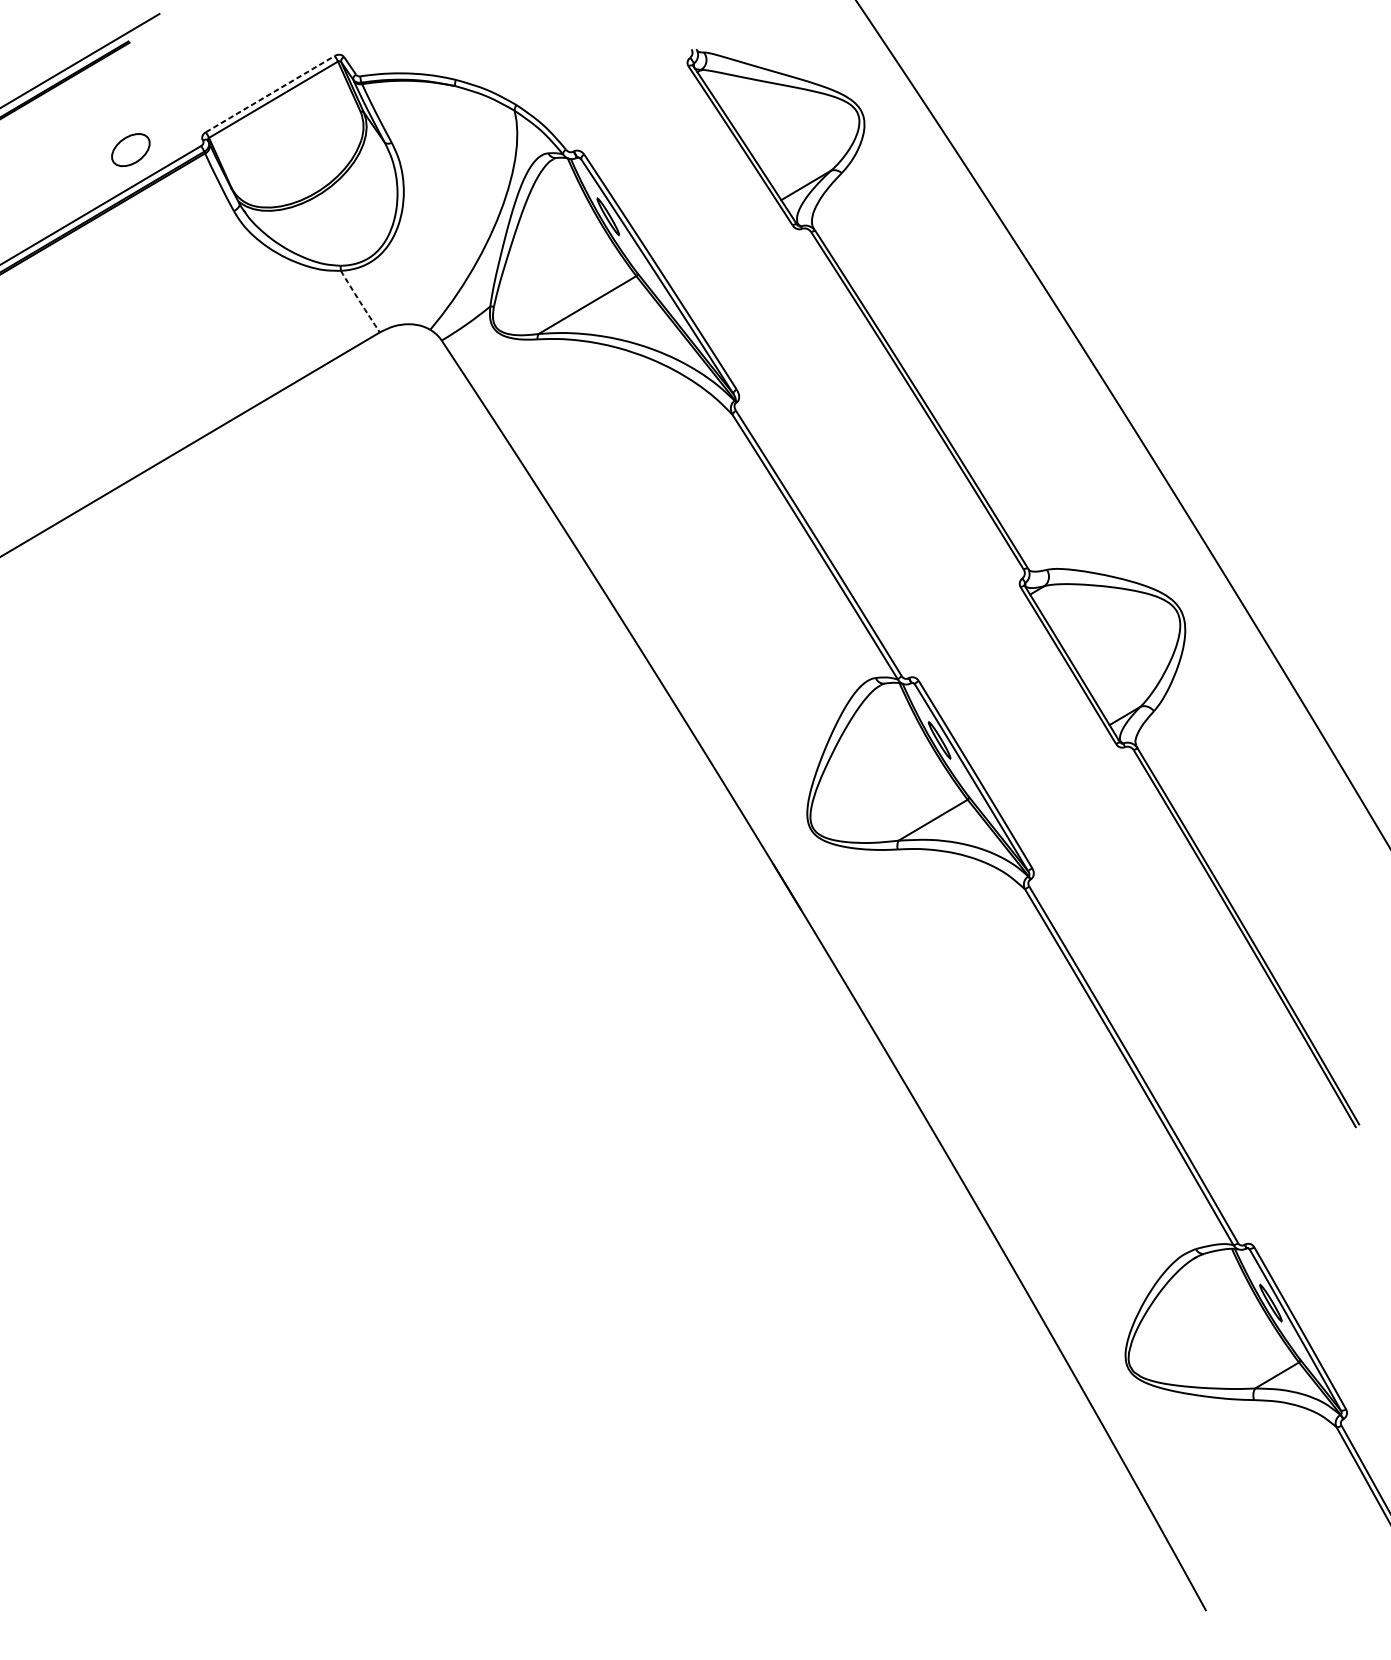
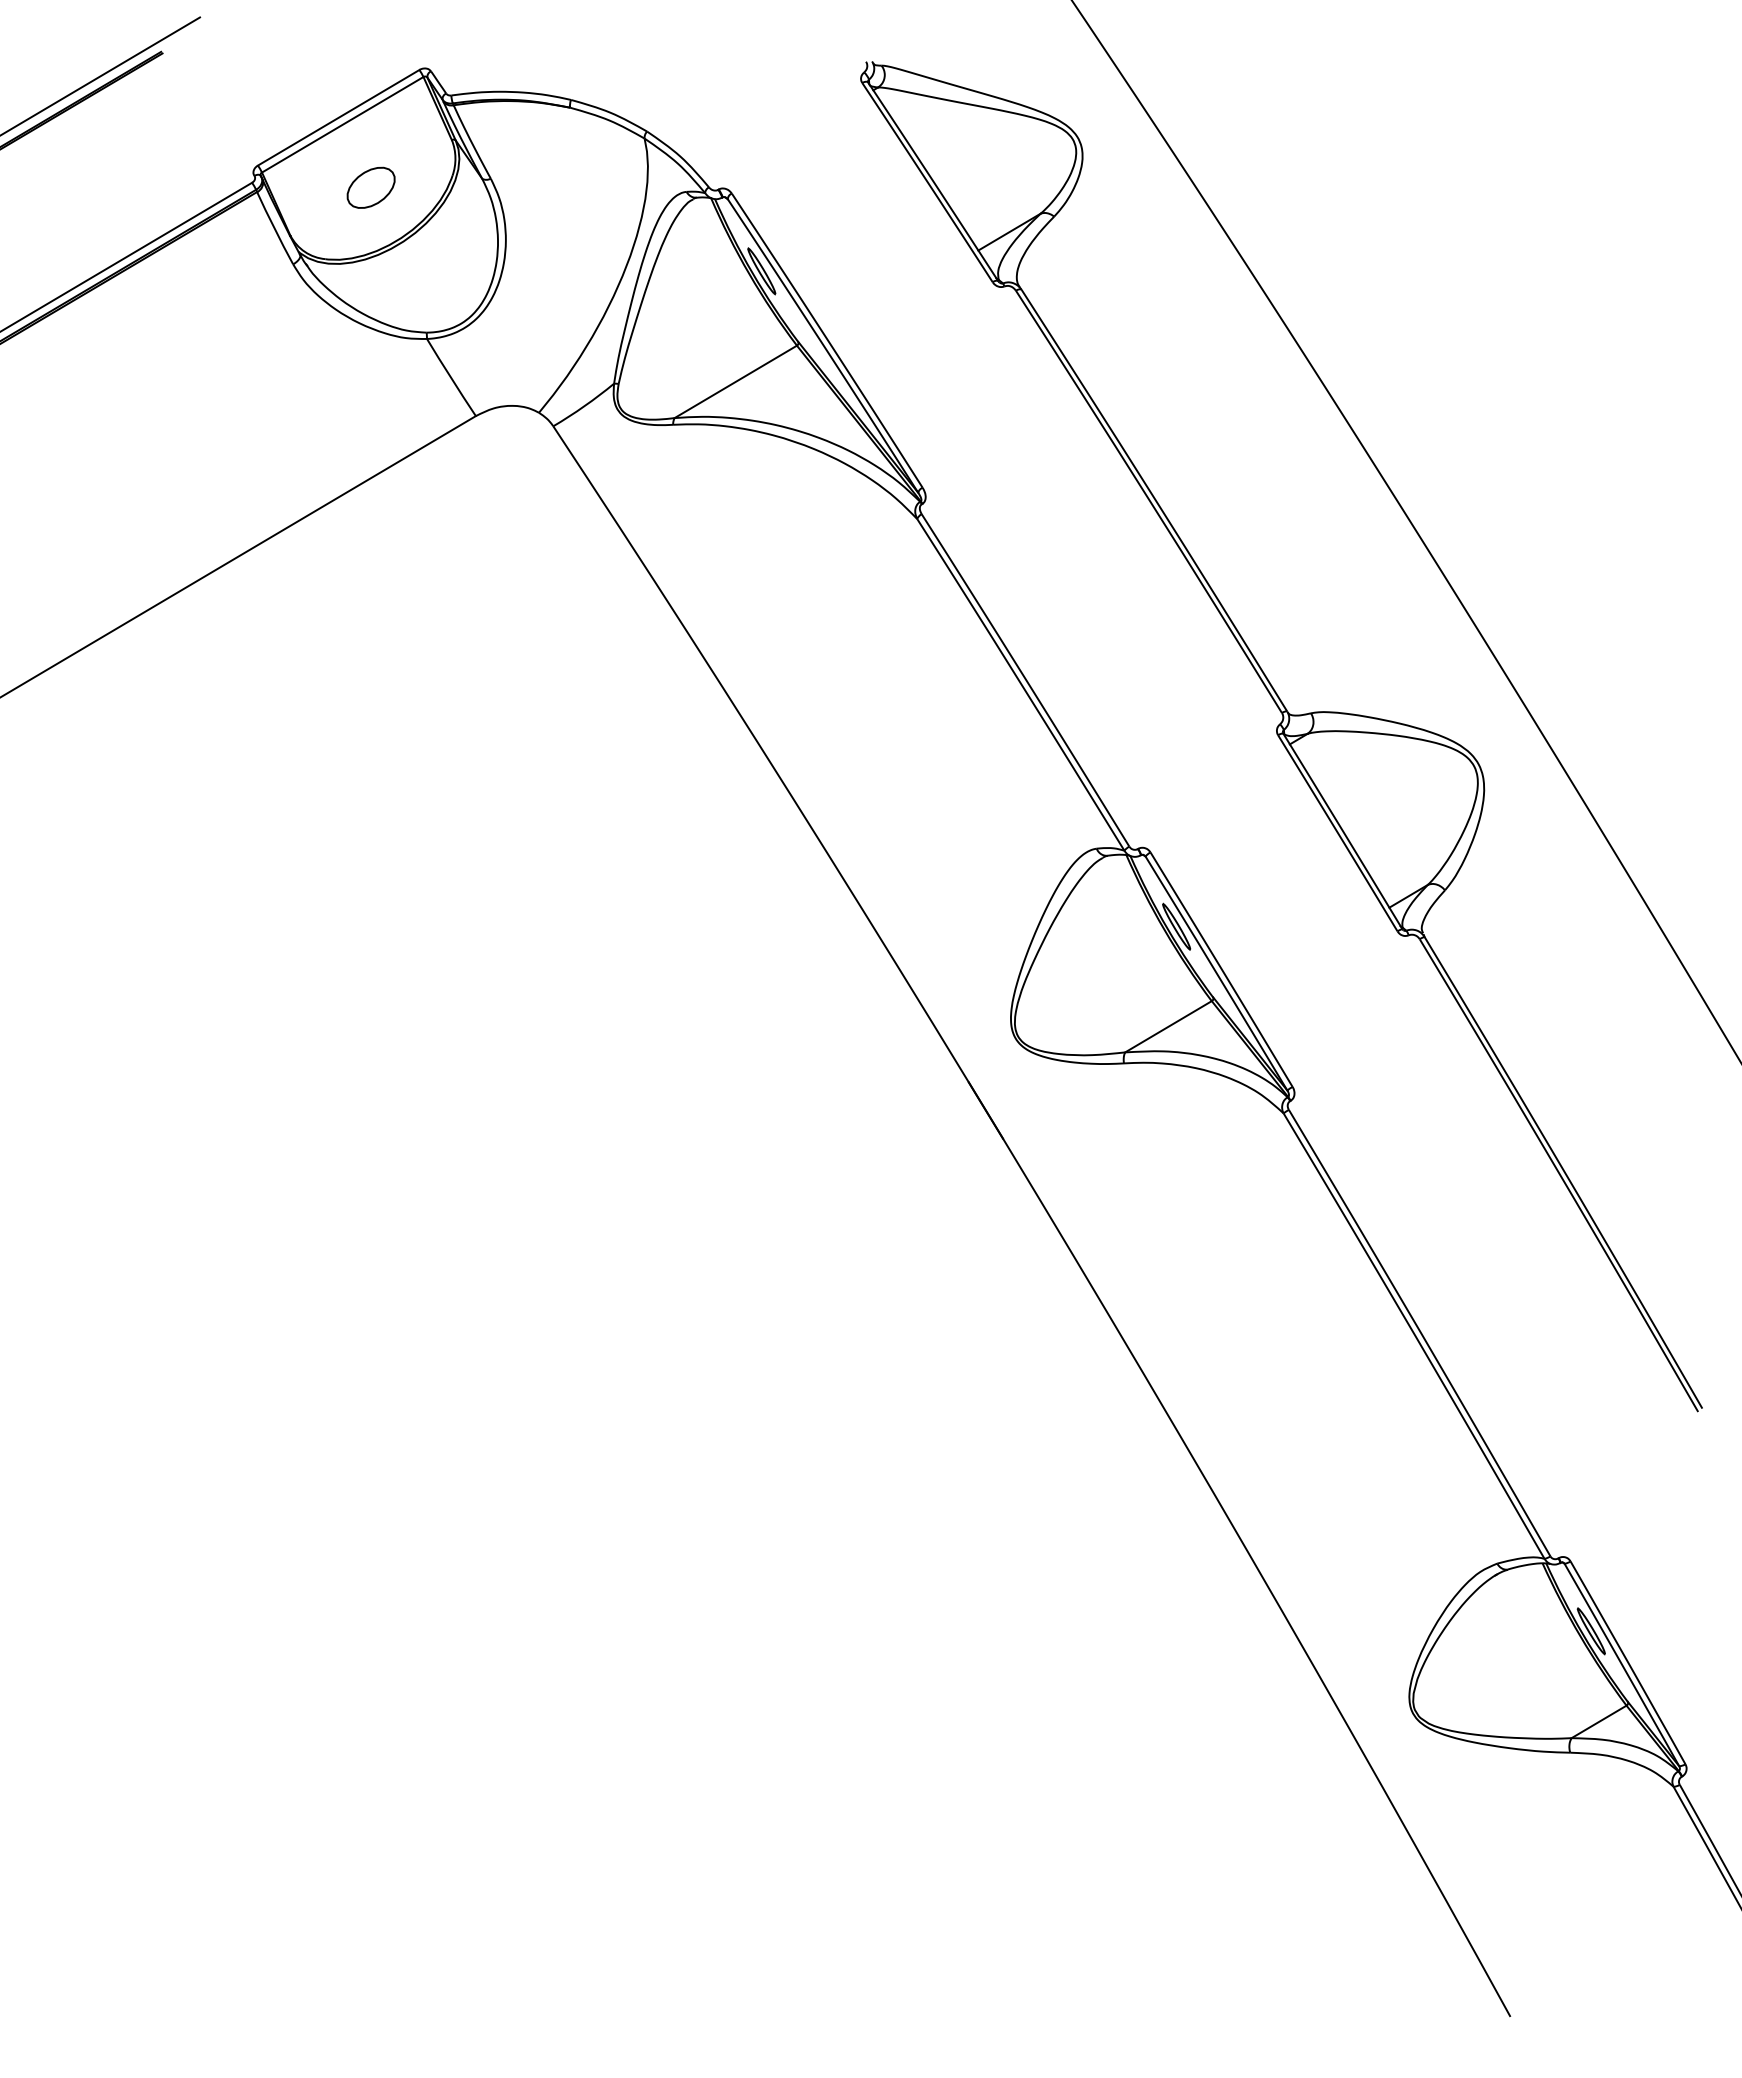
line: (270, 93) -> (338, 117), dashed -> solid
part: (130, 149) -> (370, 187), moved
arc: (360, 301) -> (451, 377), dashed -> solid

